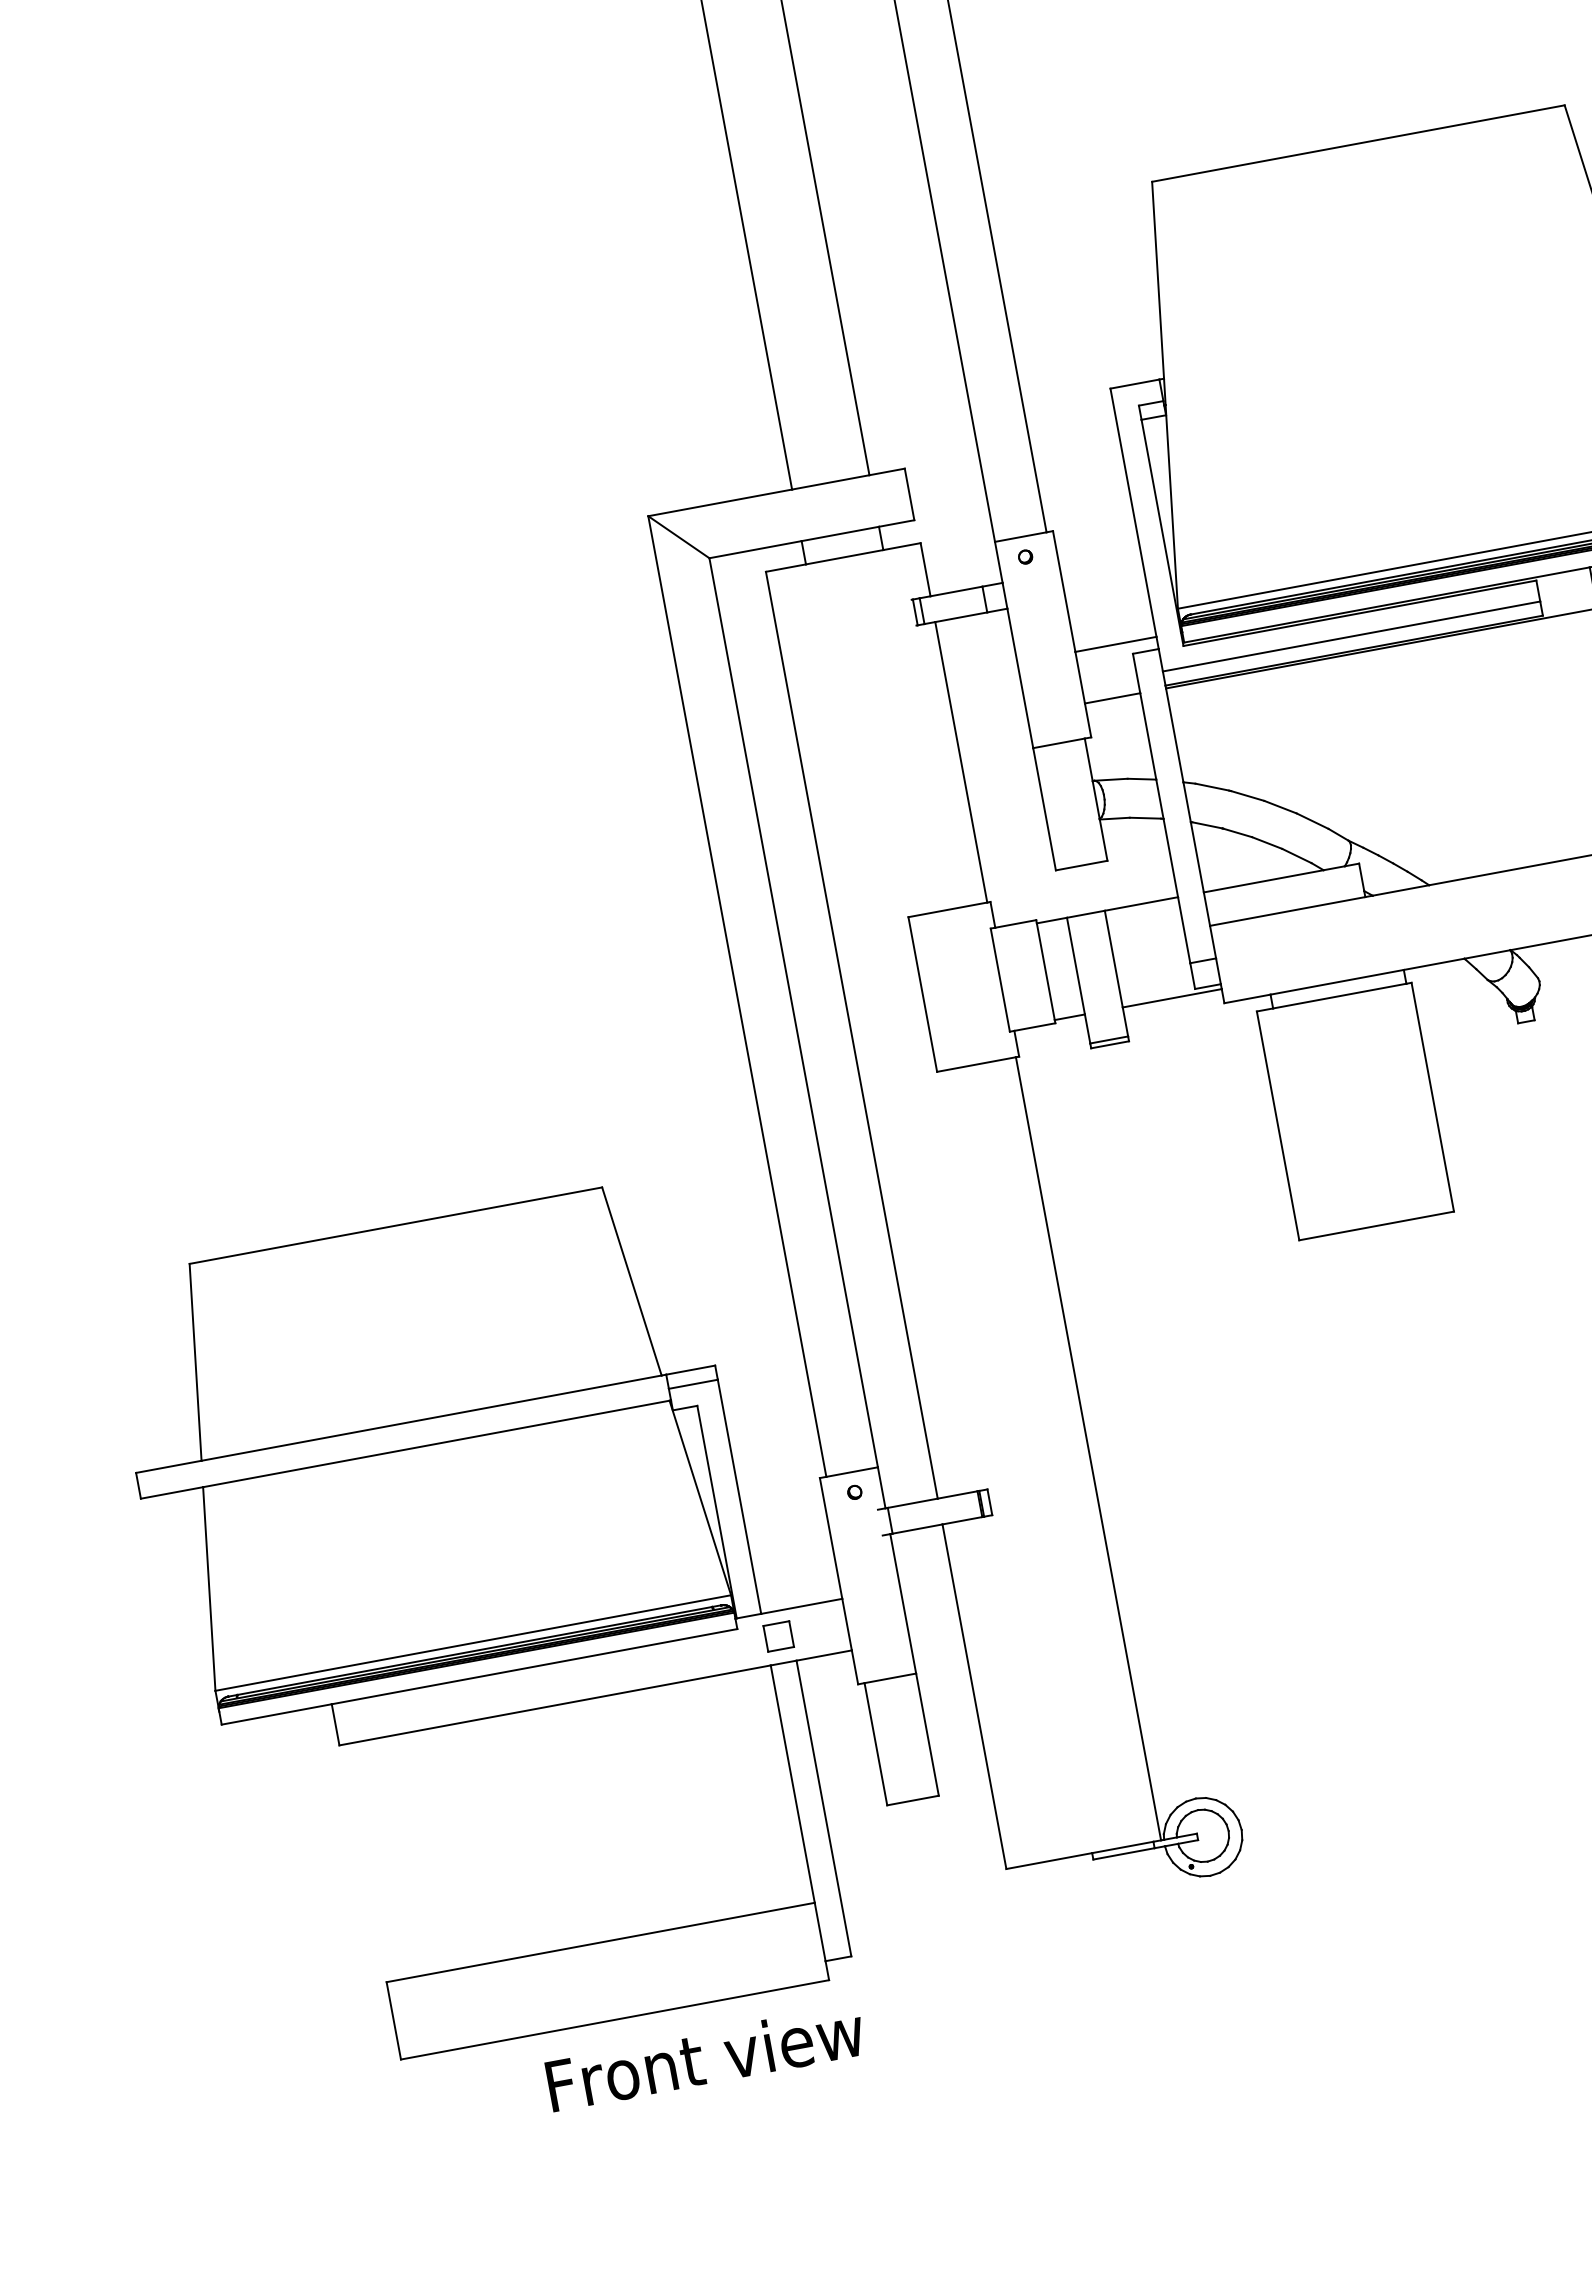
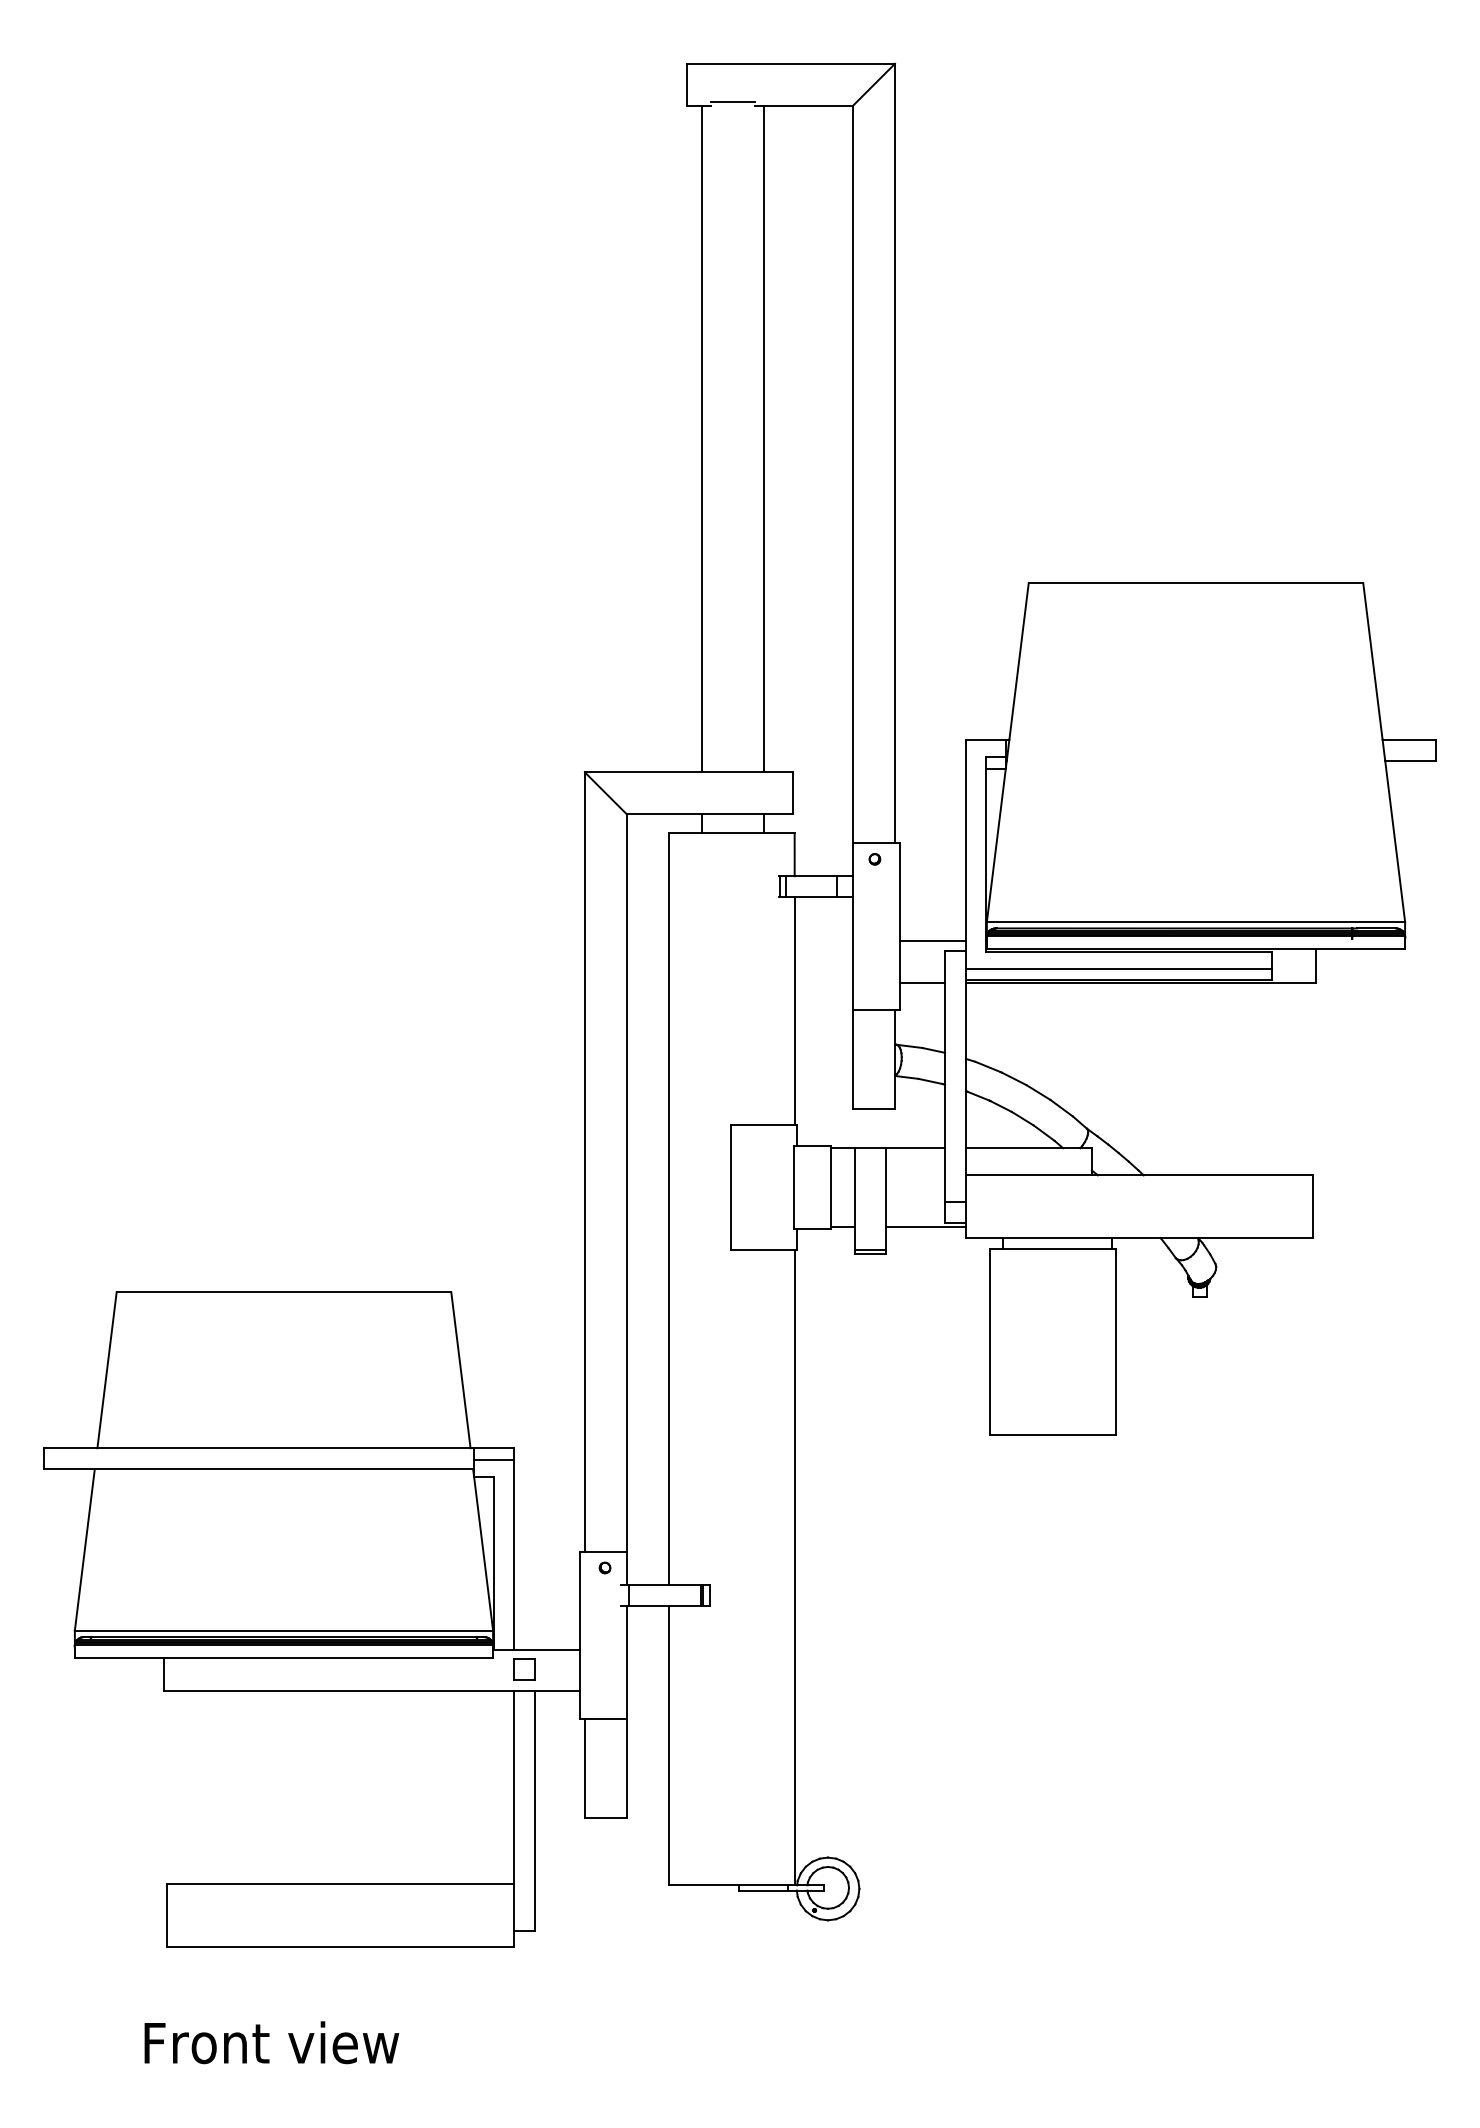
text: (705, 2057) -> (271, 2042), moved

